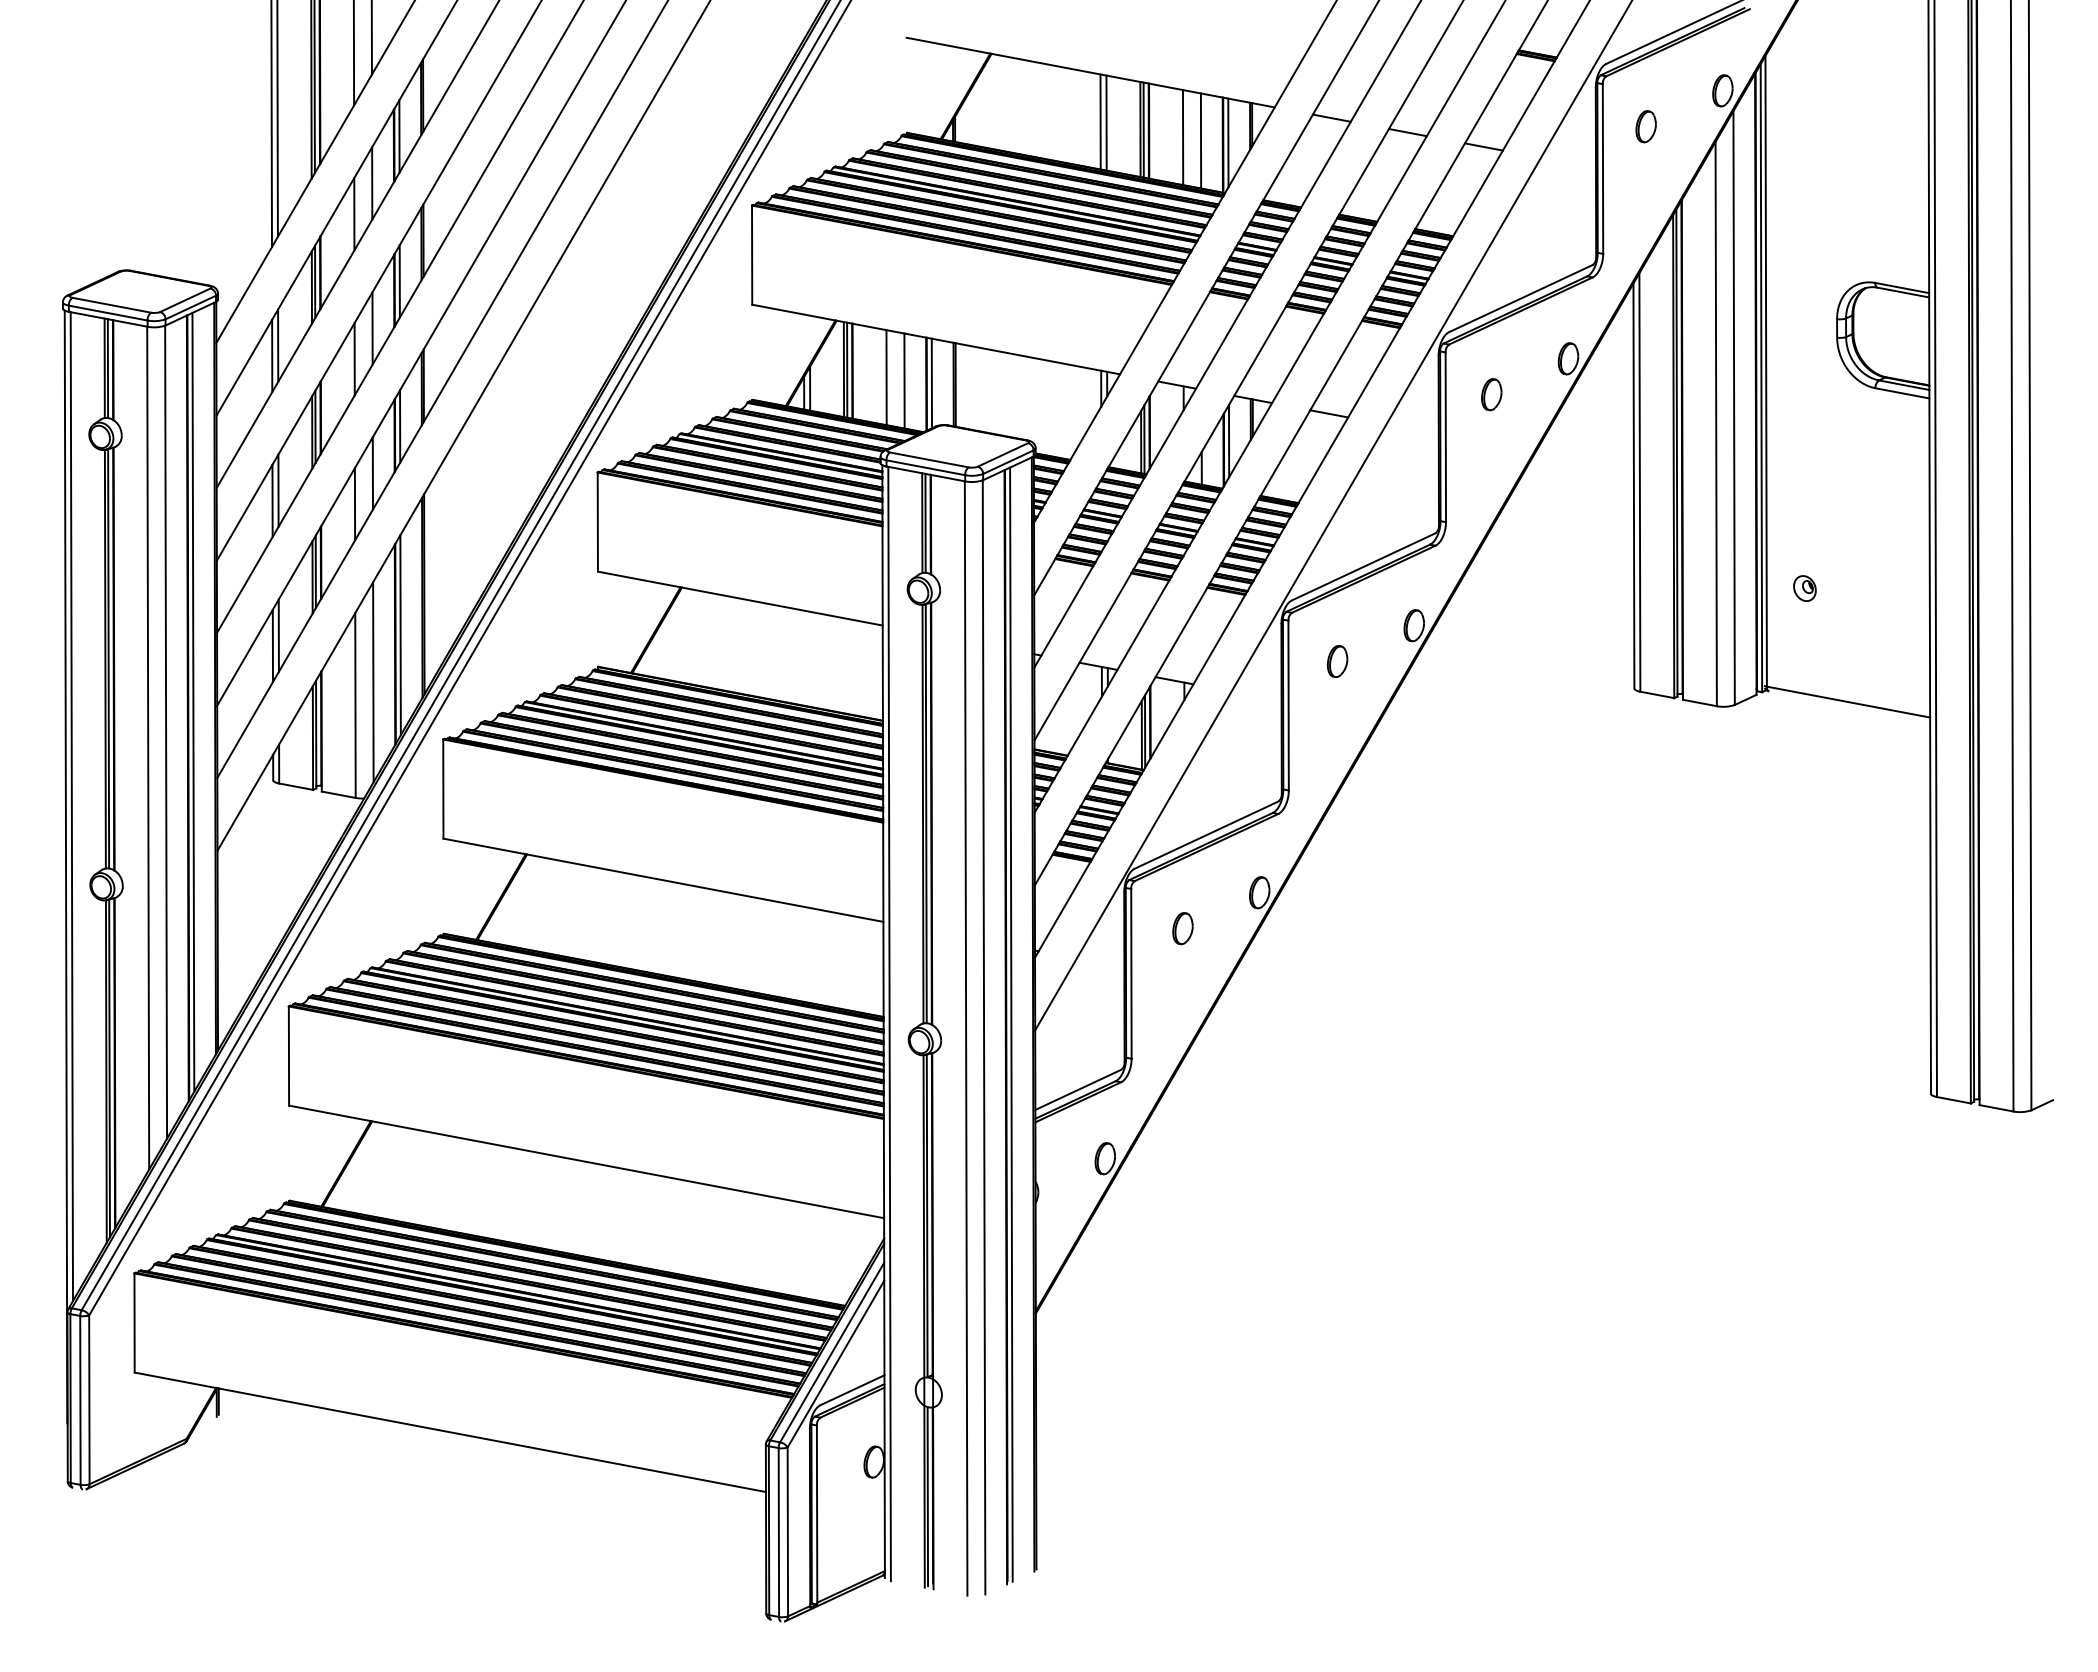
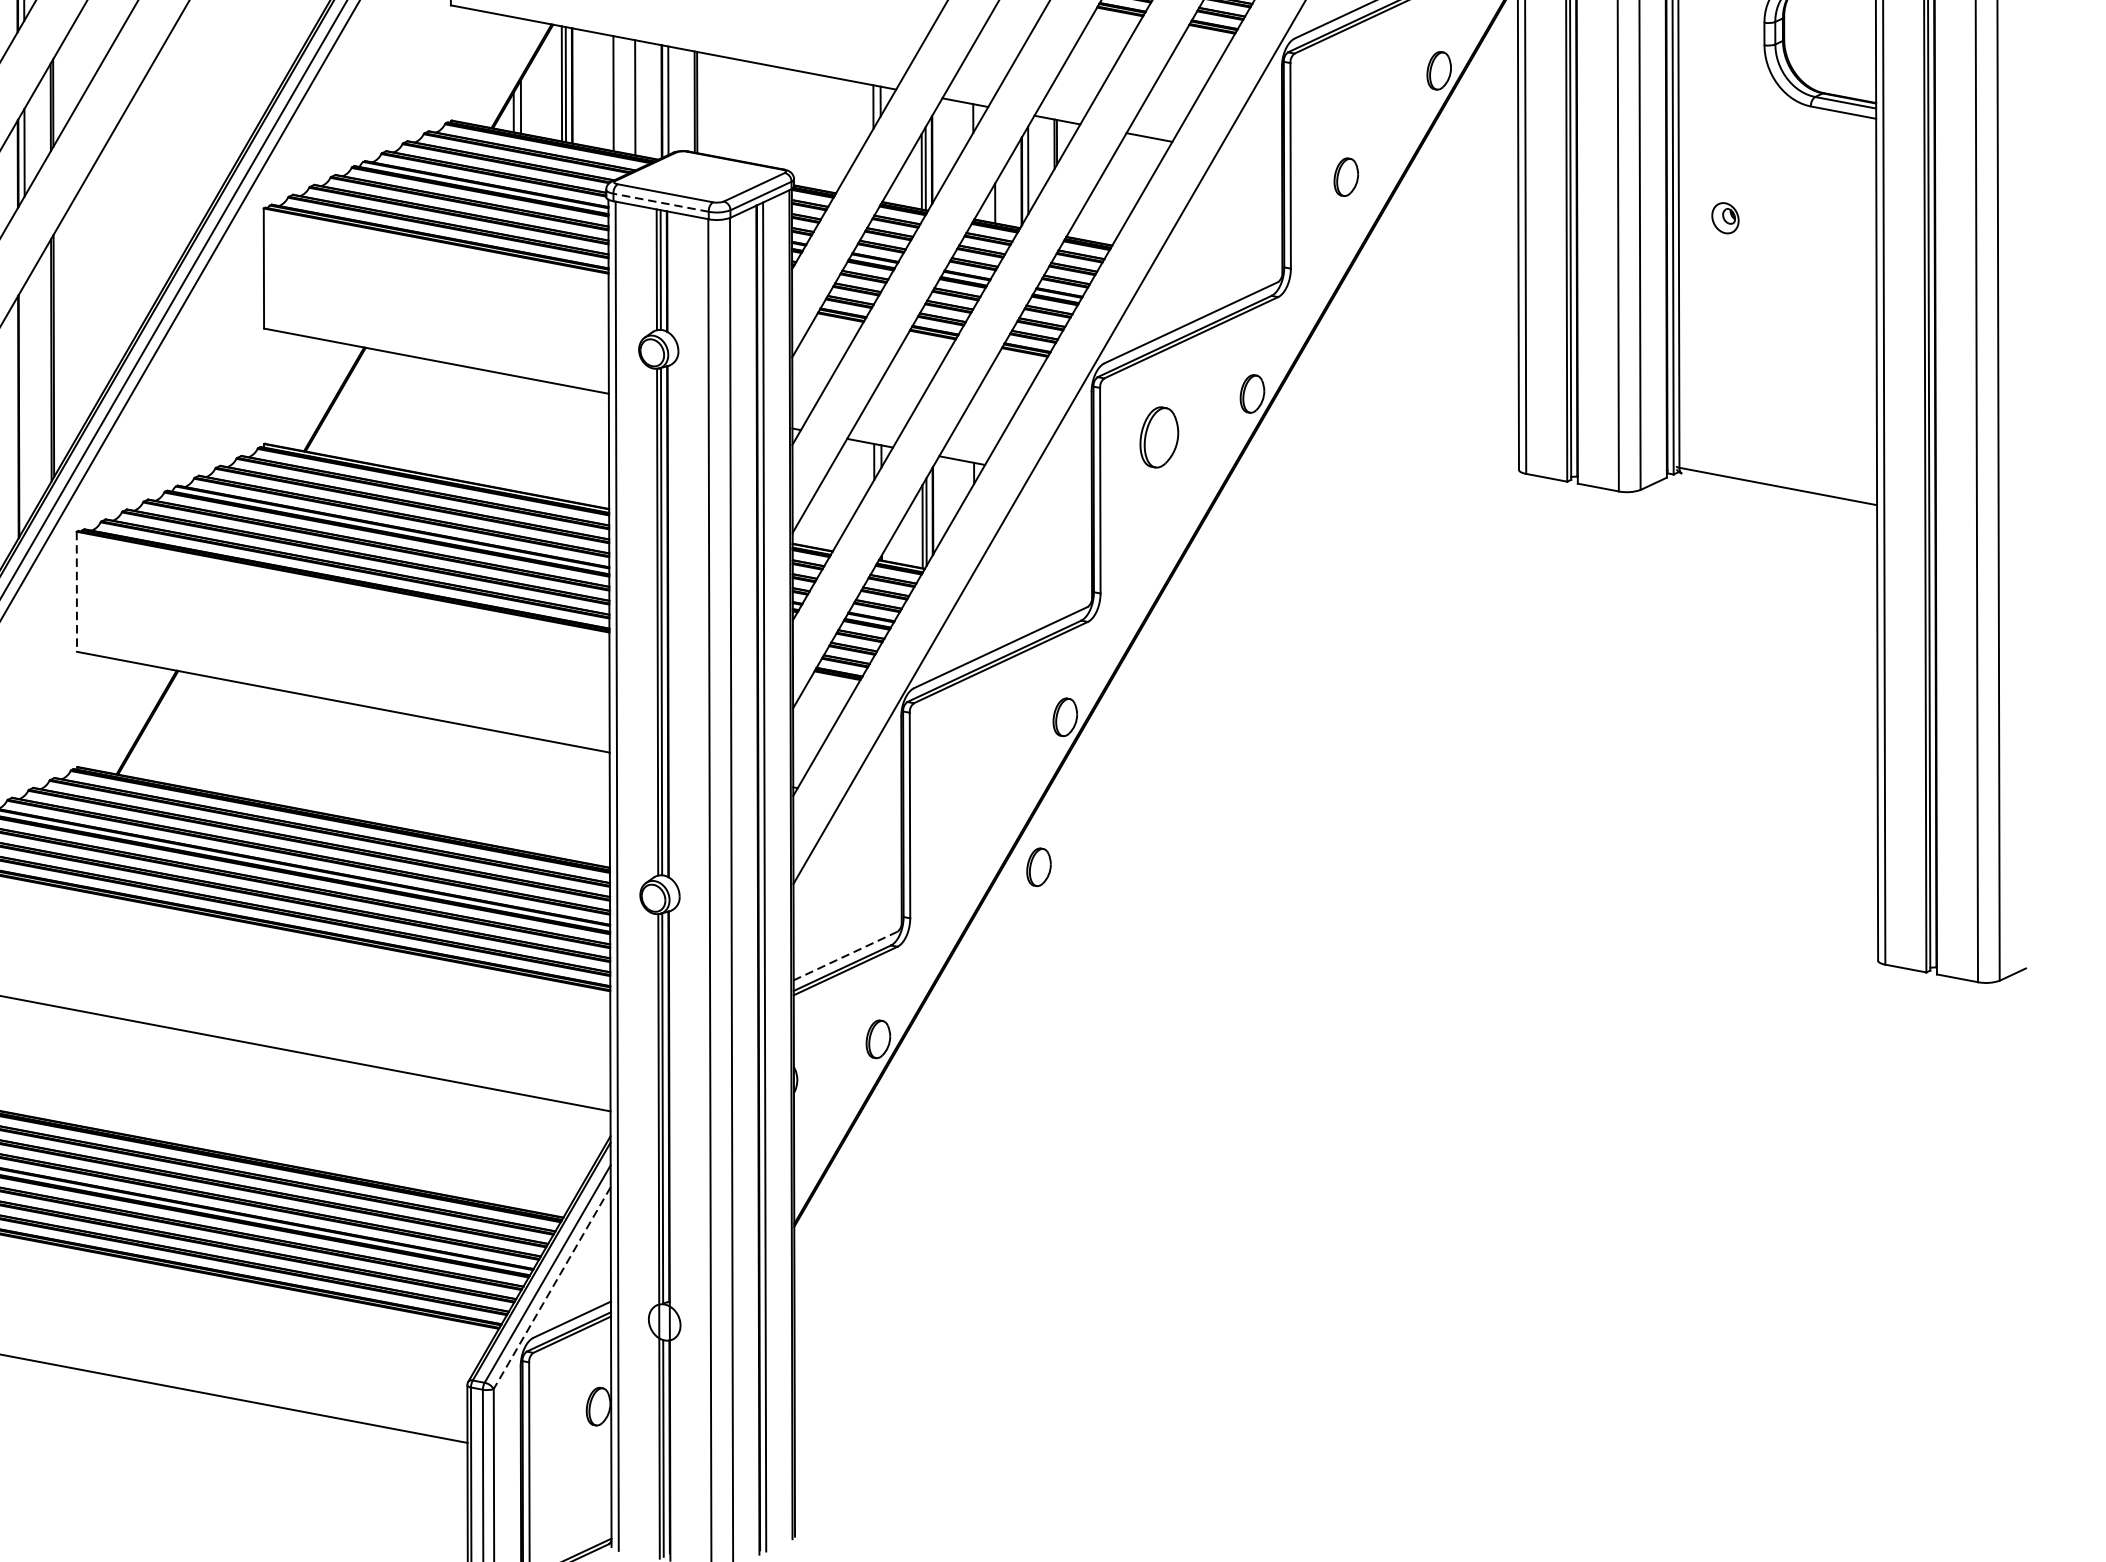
part: (1491, 394) -> (1345, 177), moved
line: (925, 467) -> (660, 202), solid -> dashed
part: (1804, 588) -> (1724, 218), moved
line: (400, 635) -> (24, 405), removed
part: (1337, 661) -> (1159, 437), size x1.6
line: (443, 789) -> (77, 592), solid -> dashed
part: (1182, 928) -> (1038, 867), moved
line: (1077, 1090) -> (844, 956), solid -> dashed
line: (835, 1364) -> (551, 1288), solid -> dashed

